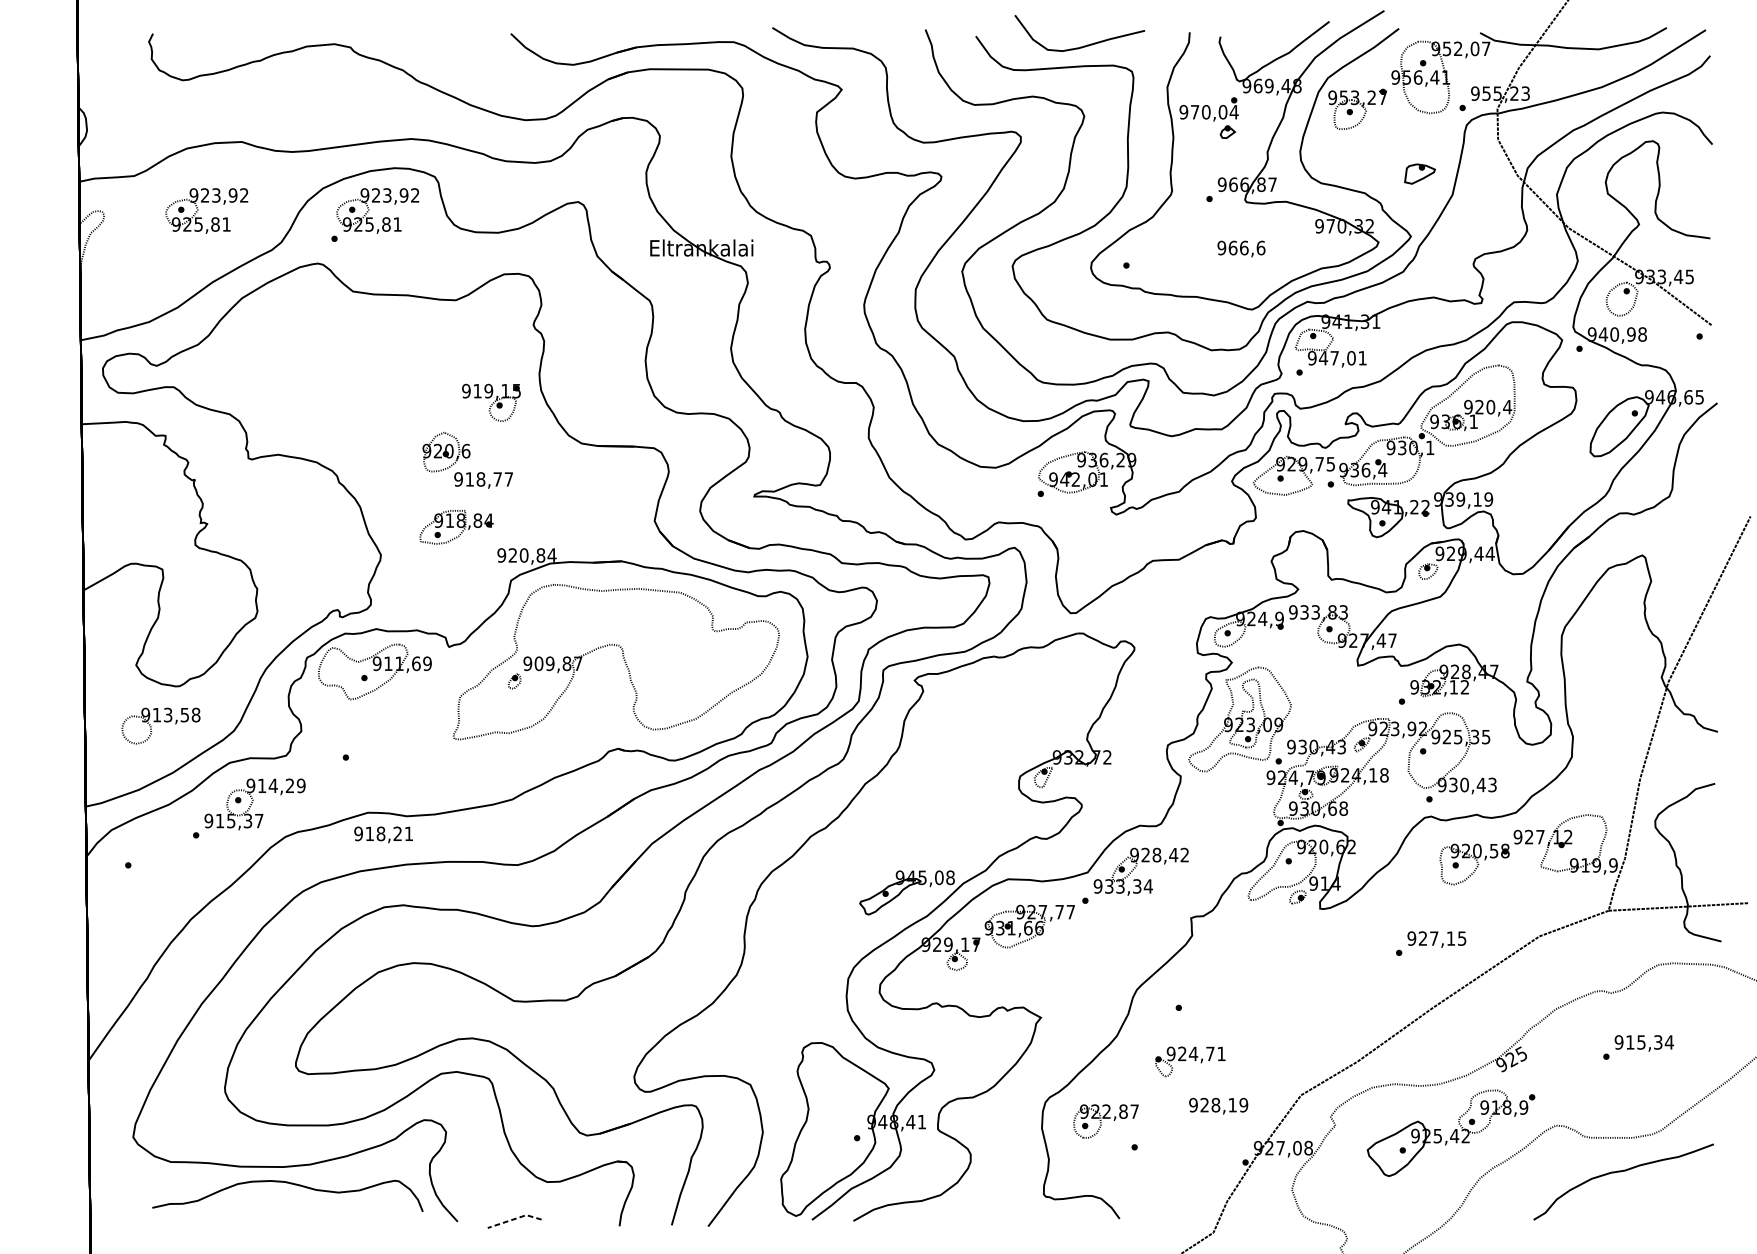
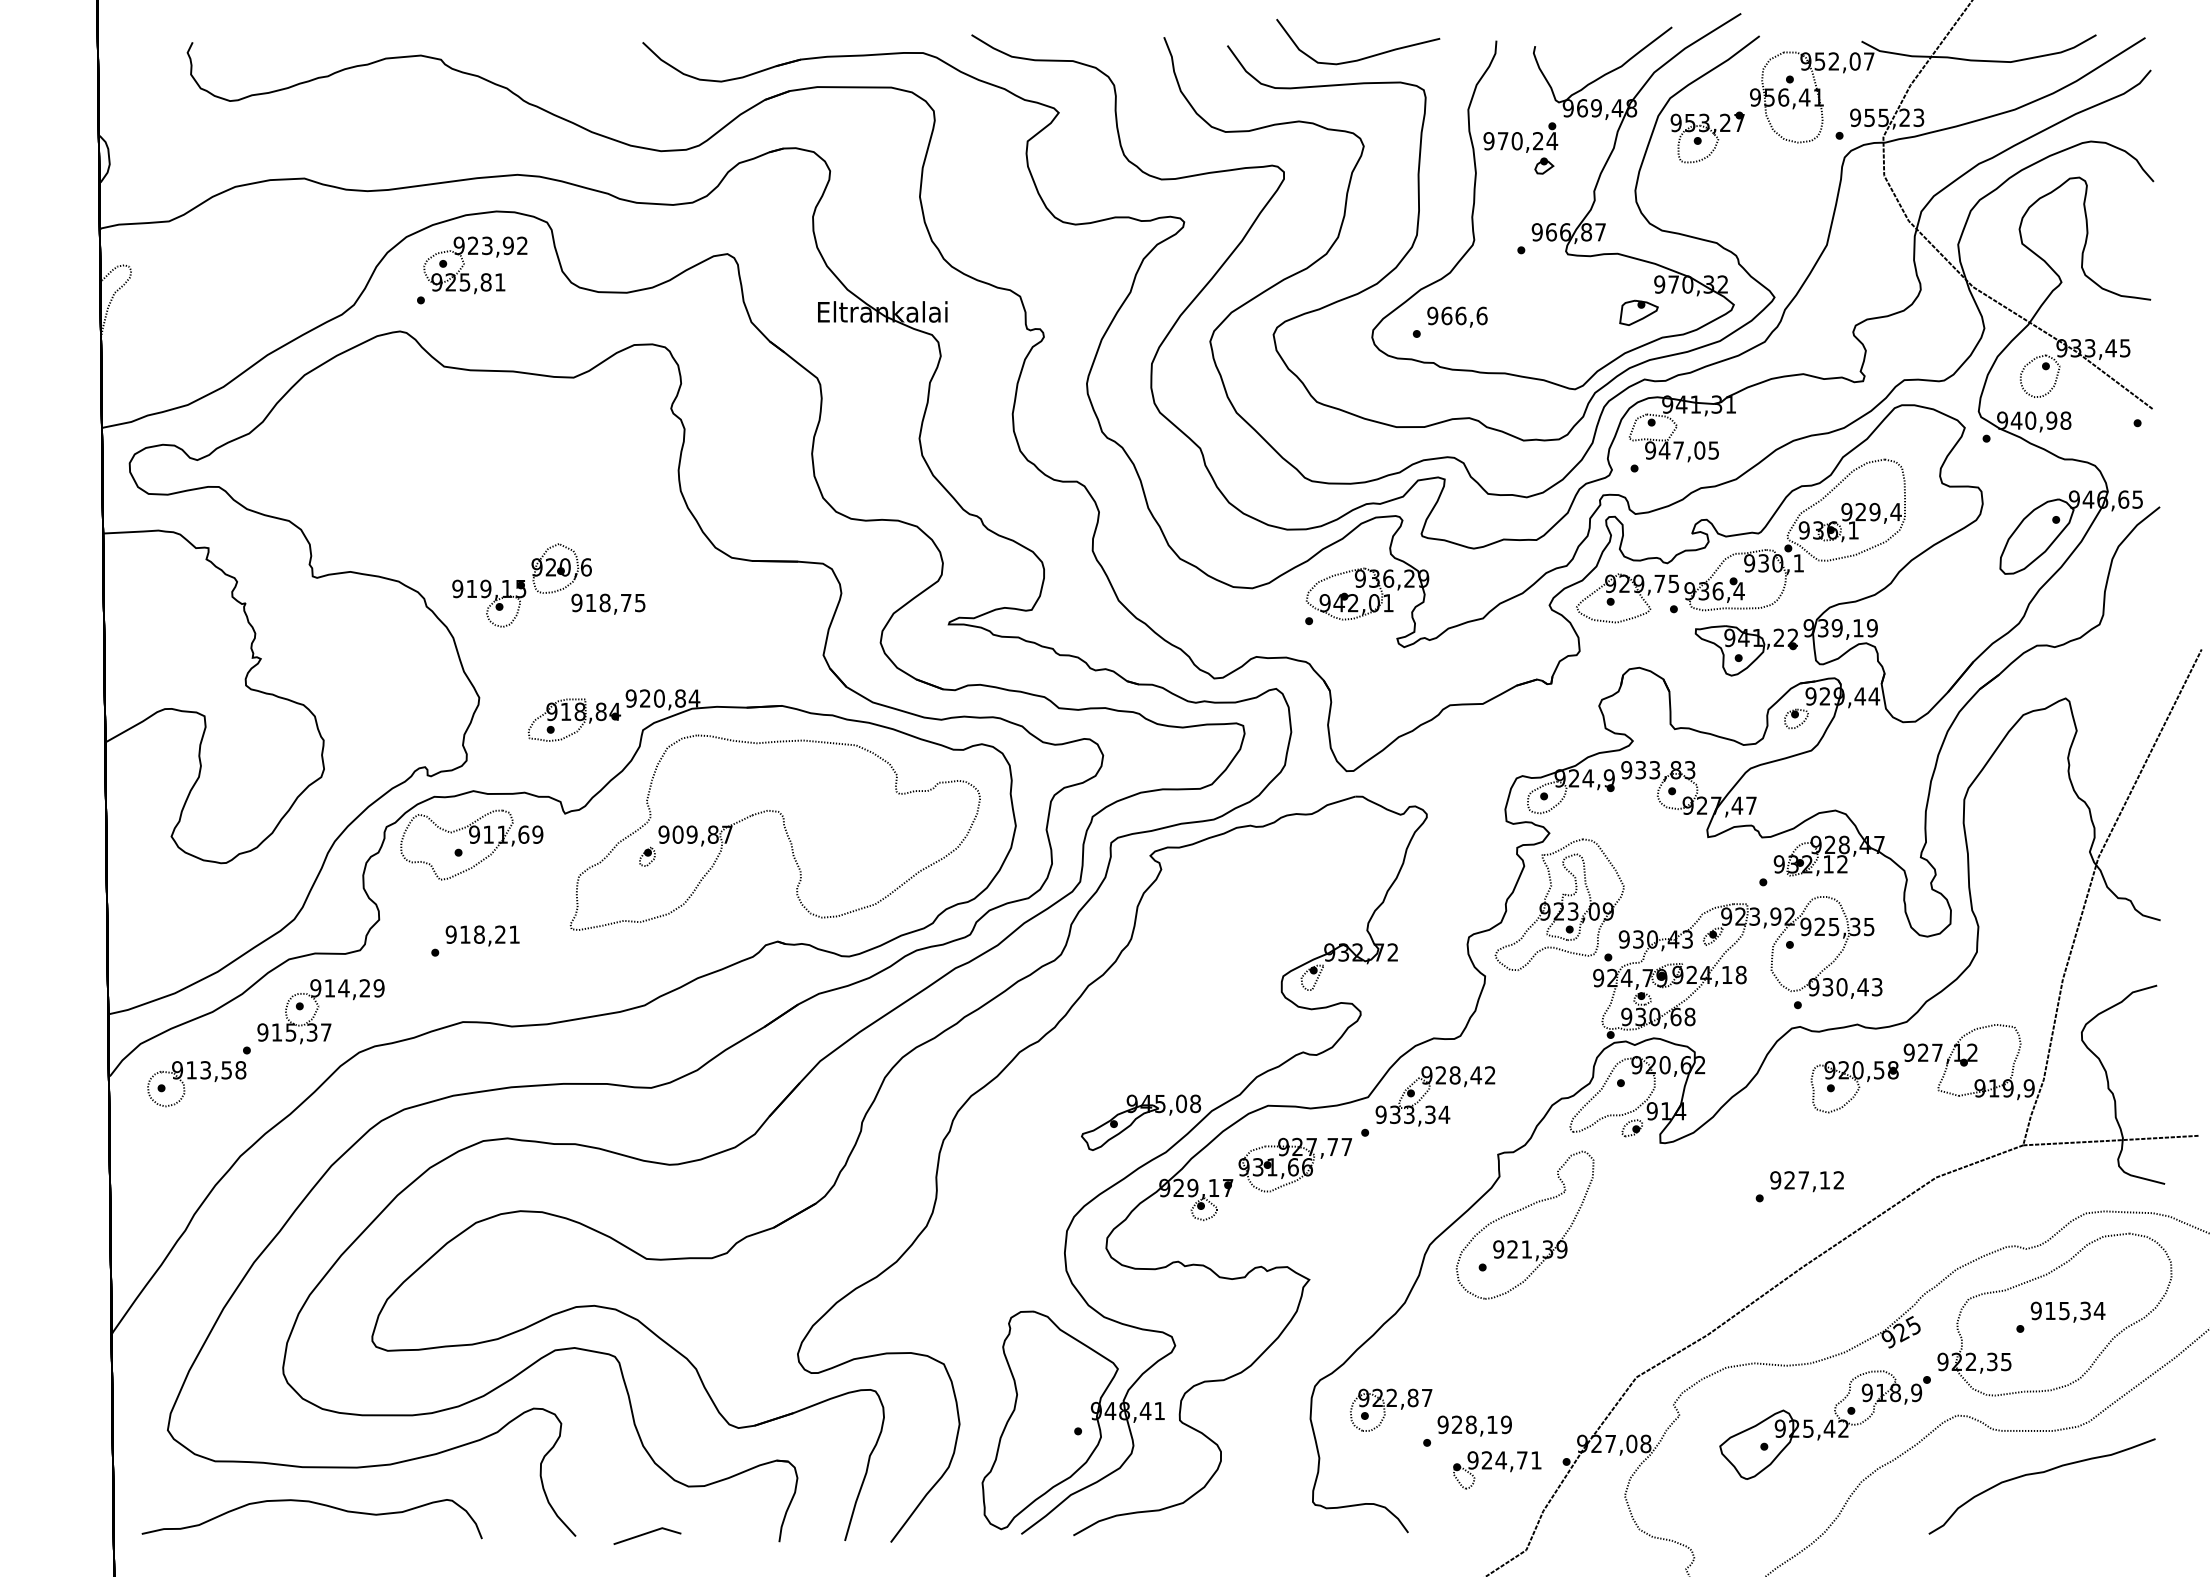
text: (1222, 112) -> (1537, 141), 970,04 -> 970,24
part: (1419, 173) -> (1638, 312), moved
part: (201, 217) -> (253, 273), removed
text: (1241, 248) -> (1457, 316), moved
text: (1362, 358) -> (1713, 450), 947,01 -> 947,05
part: (491, 402) -> (489, 603), moved
text: (1490, 407) -> (1874, 512), 920,4 -> 929,4
text: (509, 479) -> (640, 603), 918,77 -> 918,75
part: (456, 526) -> (574, 719), moved
part: (160, 726) -> (196, 1084), moved
text: (383, 834) -> (482, 935), moved
text: (1461, 938) -> (1838, 1180), 927,15 -> 927,12
part: (1209, 962) -> (1521, 1210), added
part: (1623, 1015) -> (2041, 1277), added
part: (1190, 1061) -> (1497, 1470), moved
text: (1218, 1105) -> (1474, 1425), moved
curve: (291, 1184) -> (316, 1504), moved
line: (514, 1219) -> (647, 1533), dashed -> solid

